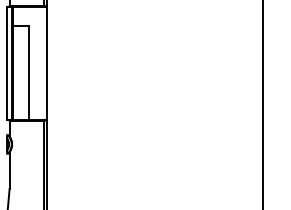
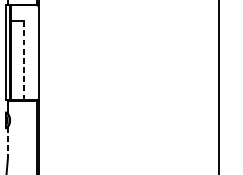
line: (28, 73) -> (23, 61), solid -> dashed
line: (9, 171) -> (7, 143), solid -> dashed

